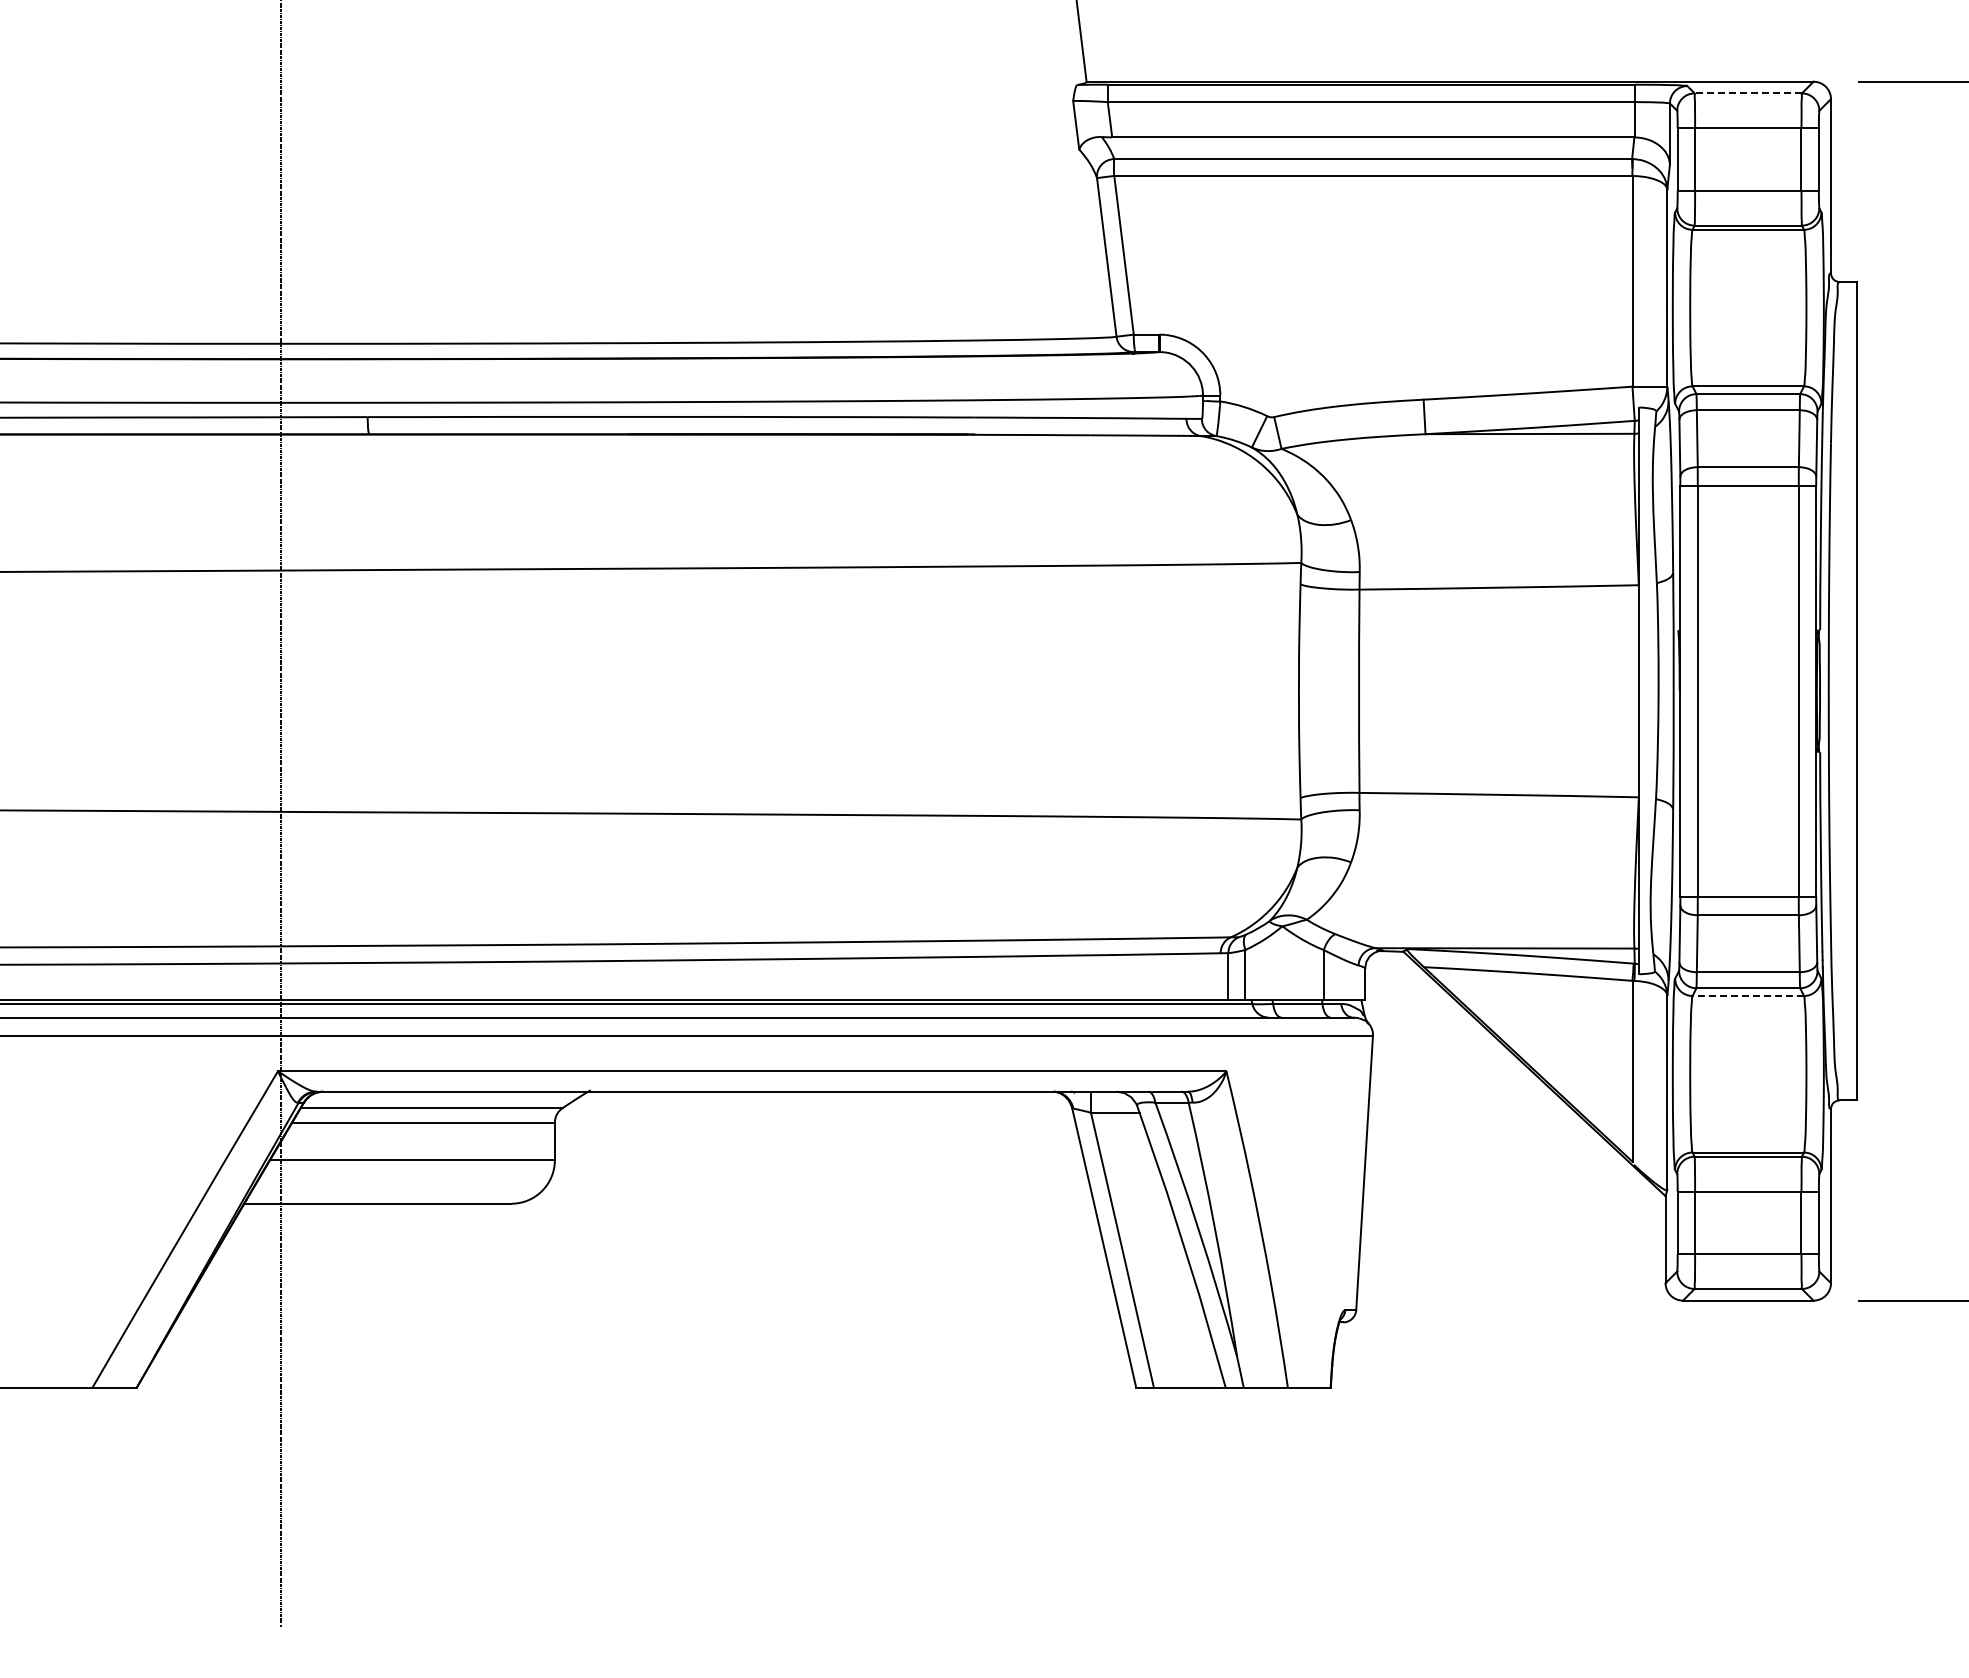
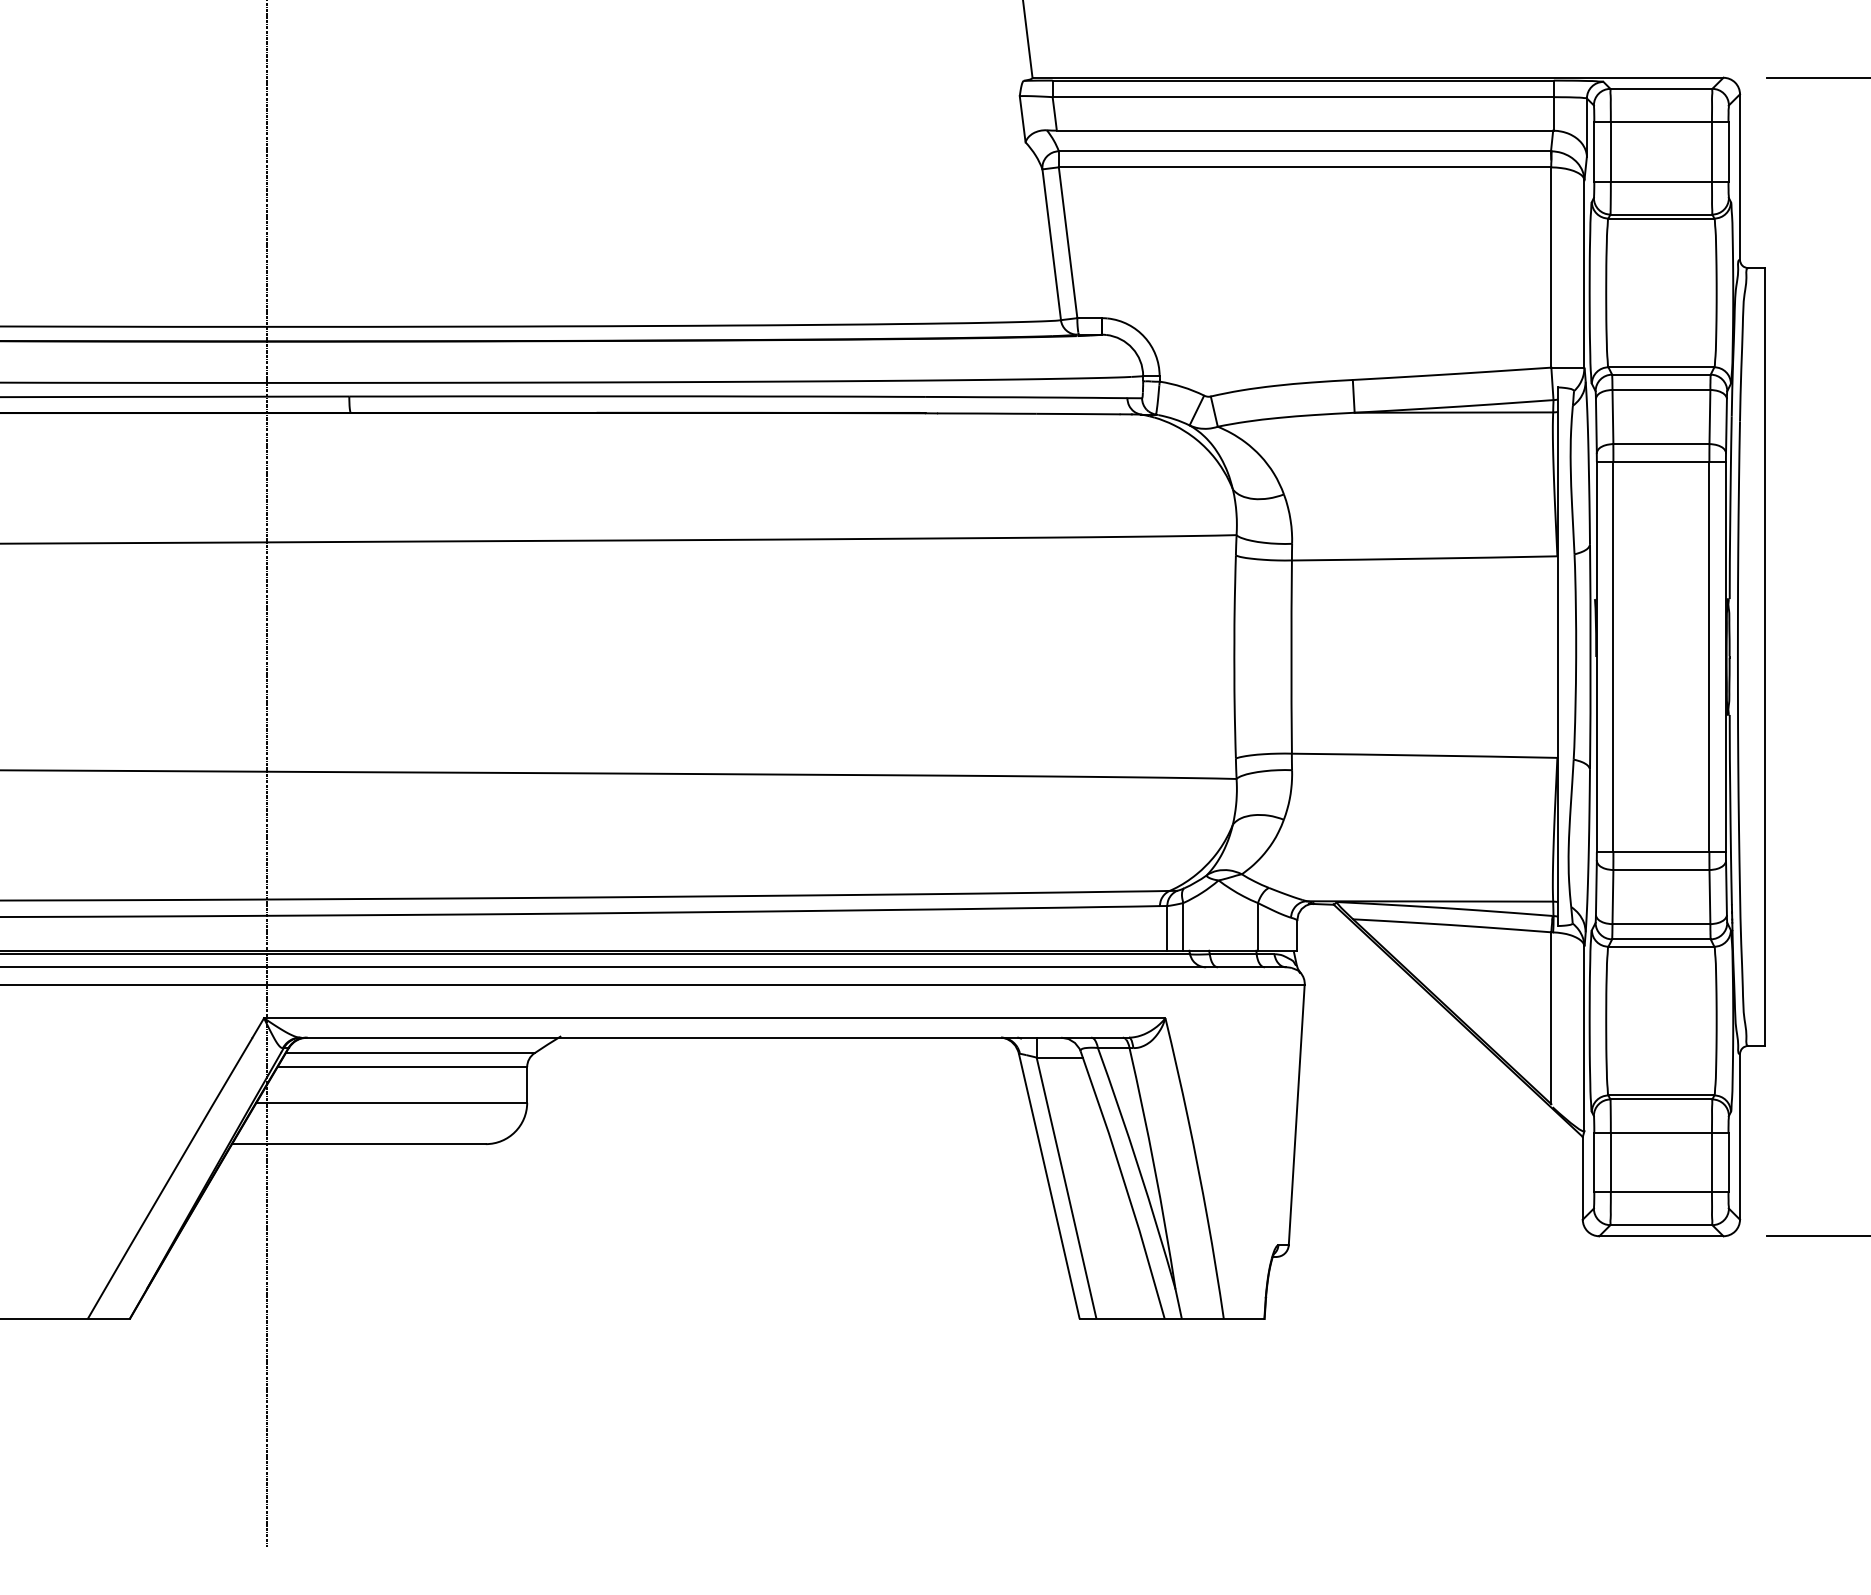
line: (1748, 93) -> (1661, 88), dashed -> solid
line: (1748, 996) -> (1661, 947), dashed -> solid

